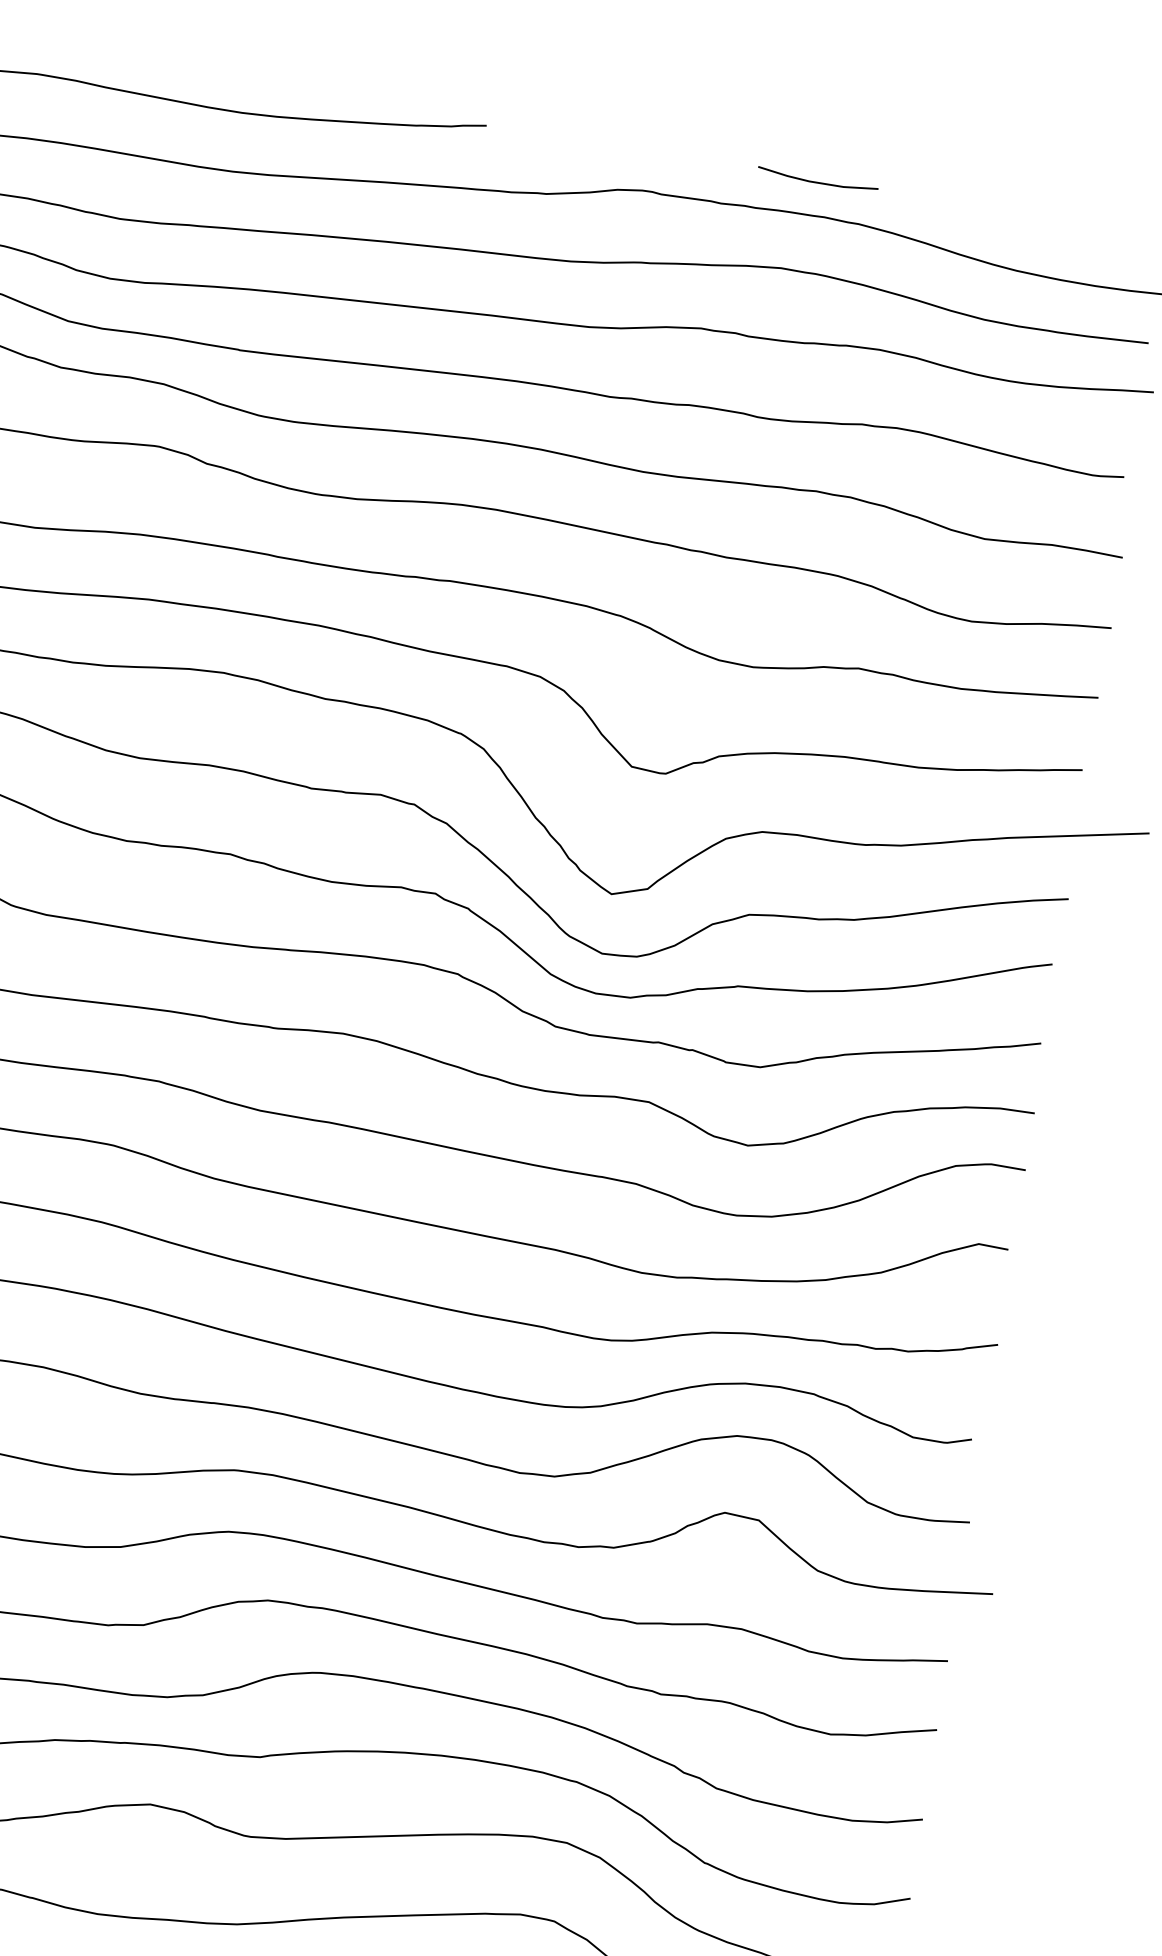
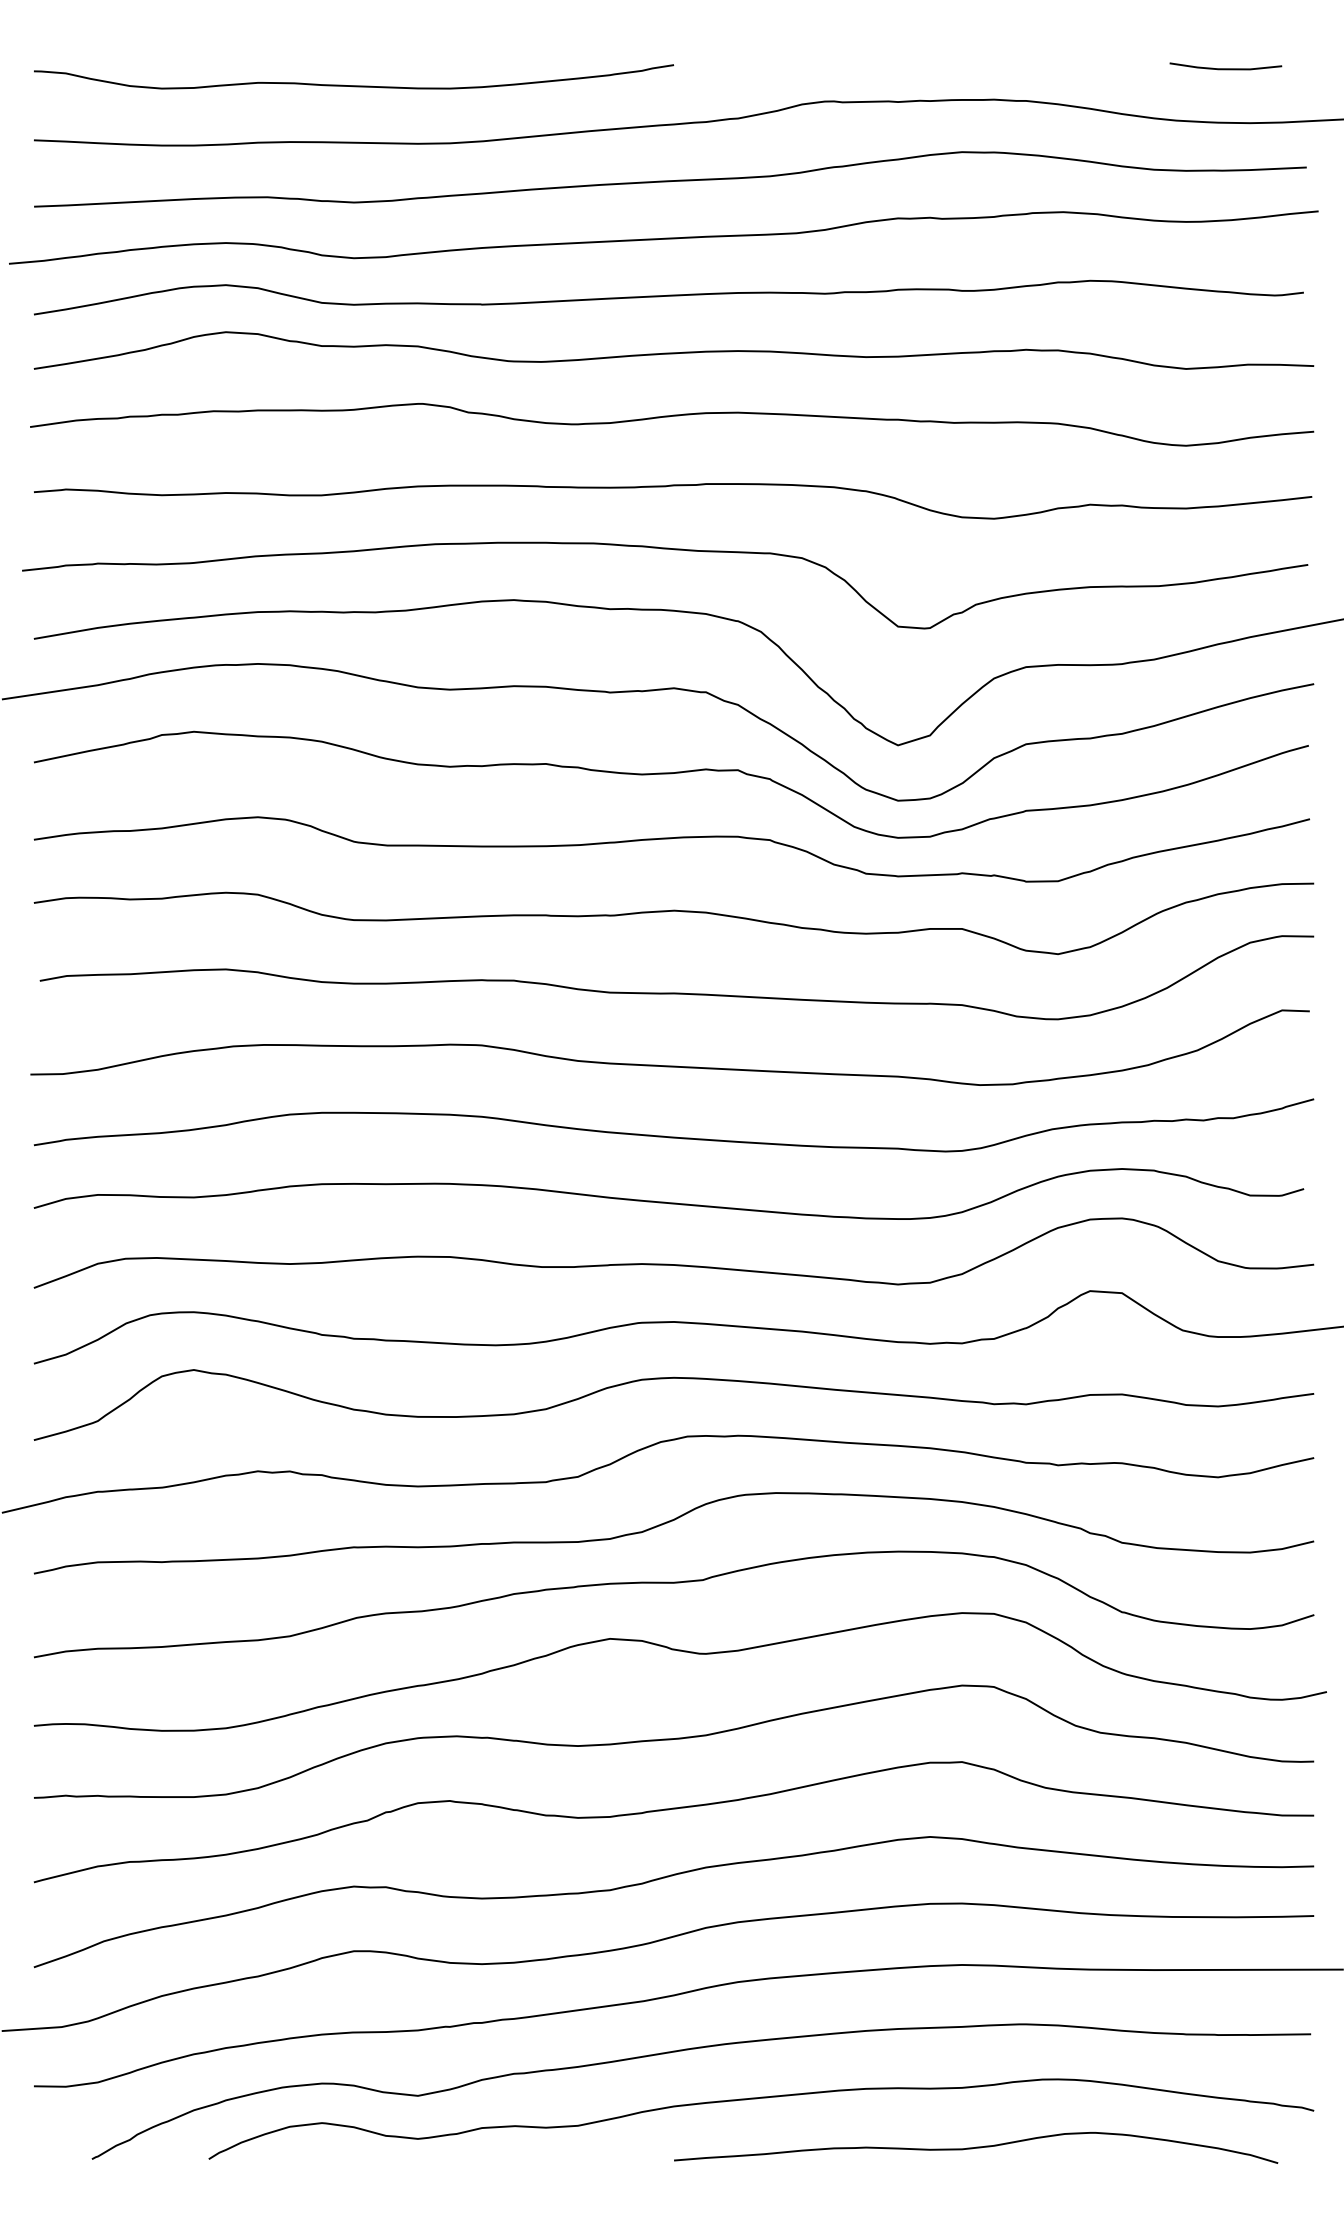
line: (817, 181) -> (1225, 68), moved

